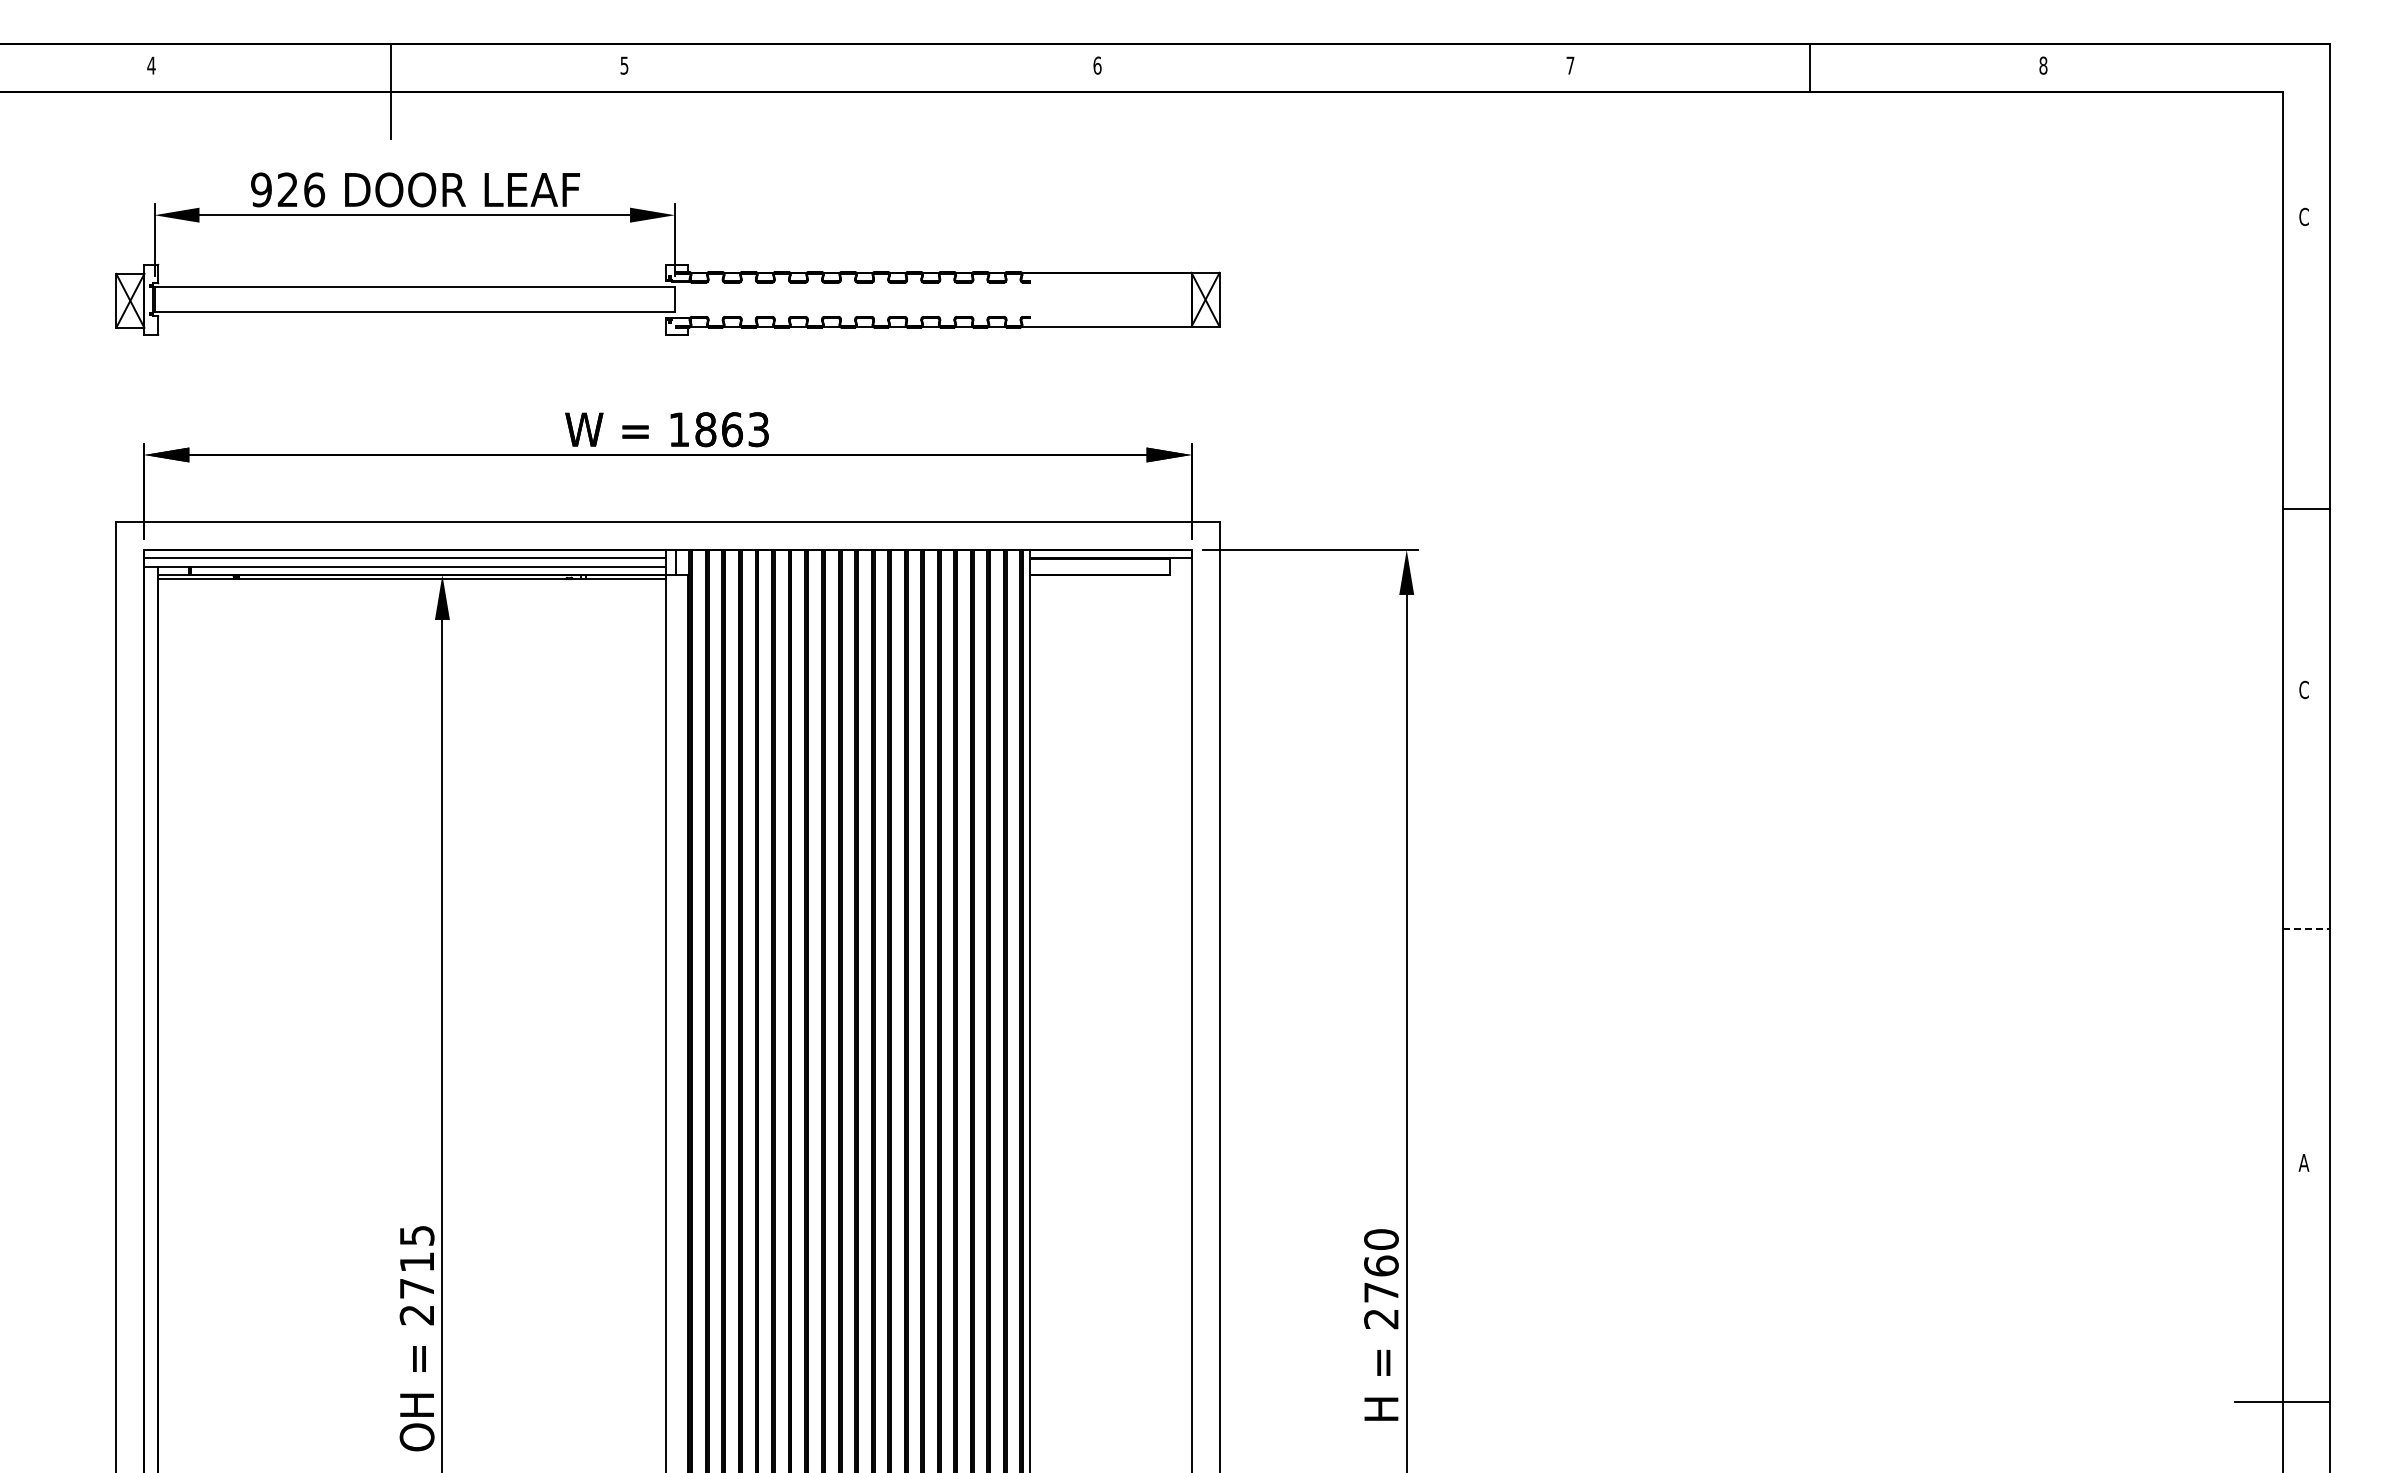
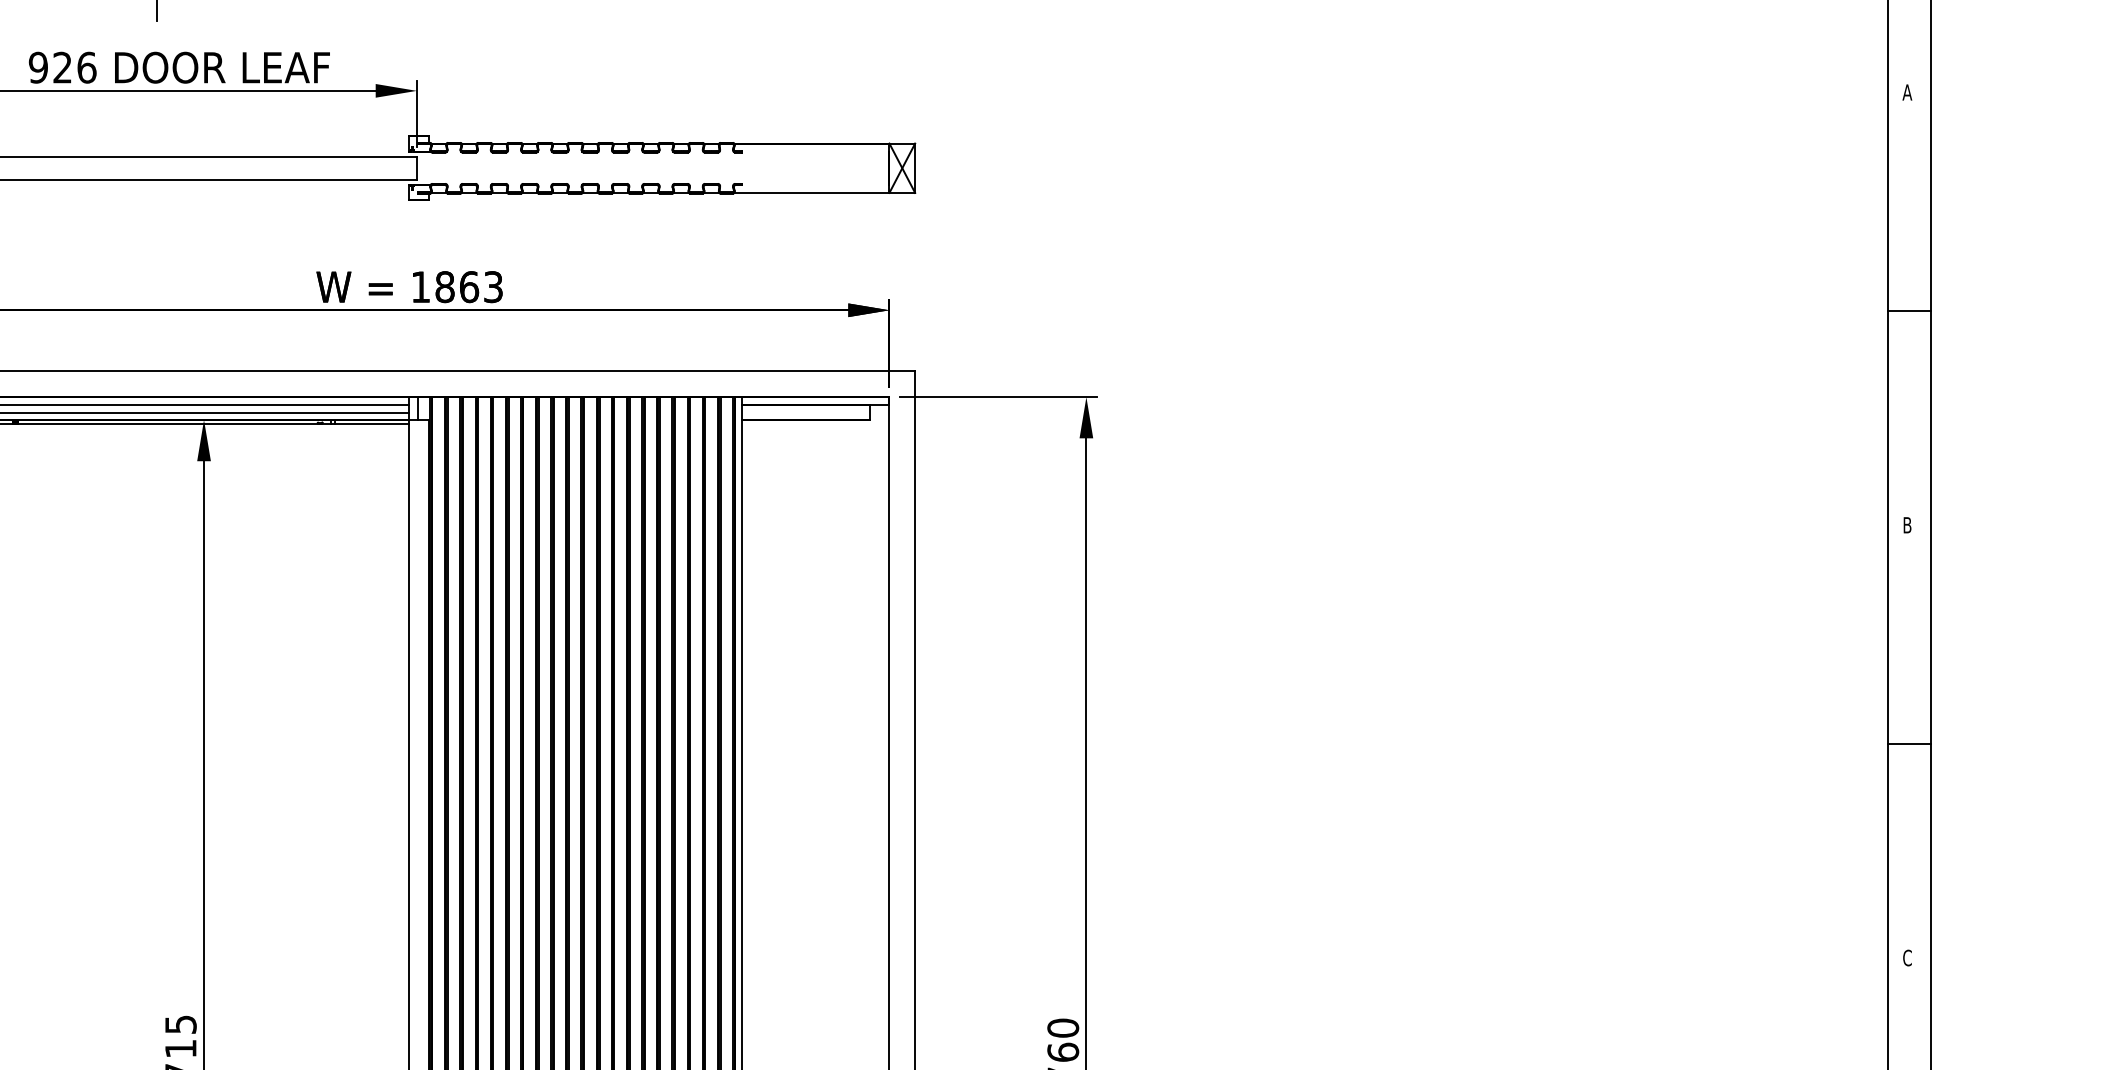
text: (2303, 216) -> (1906, 92), C -> A
line: (2305, 508) -> (1908, 310), moved
text: (2303, 689) -> (1906, 524), C -> B
line: (2306, 928) -> (1909, 743), dashed -> solid
text: (2303, 1162) -> (1906, 957), A -> C

